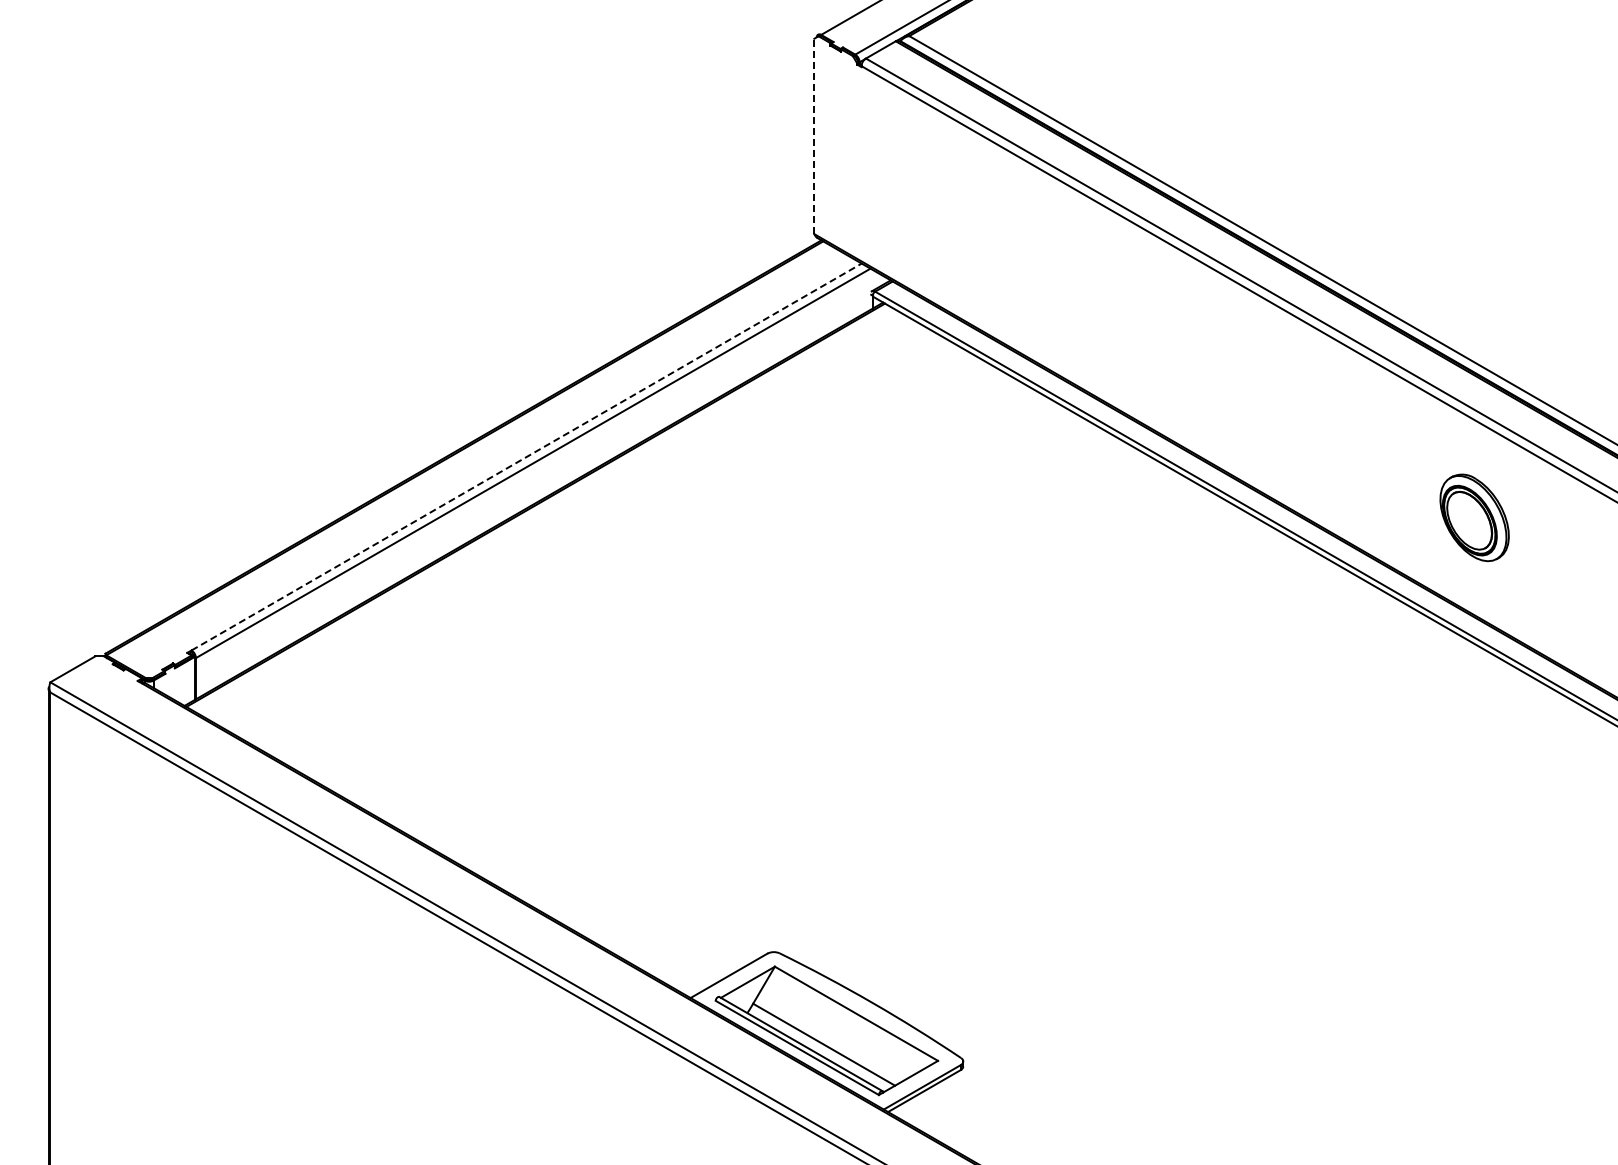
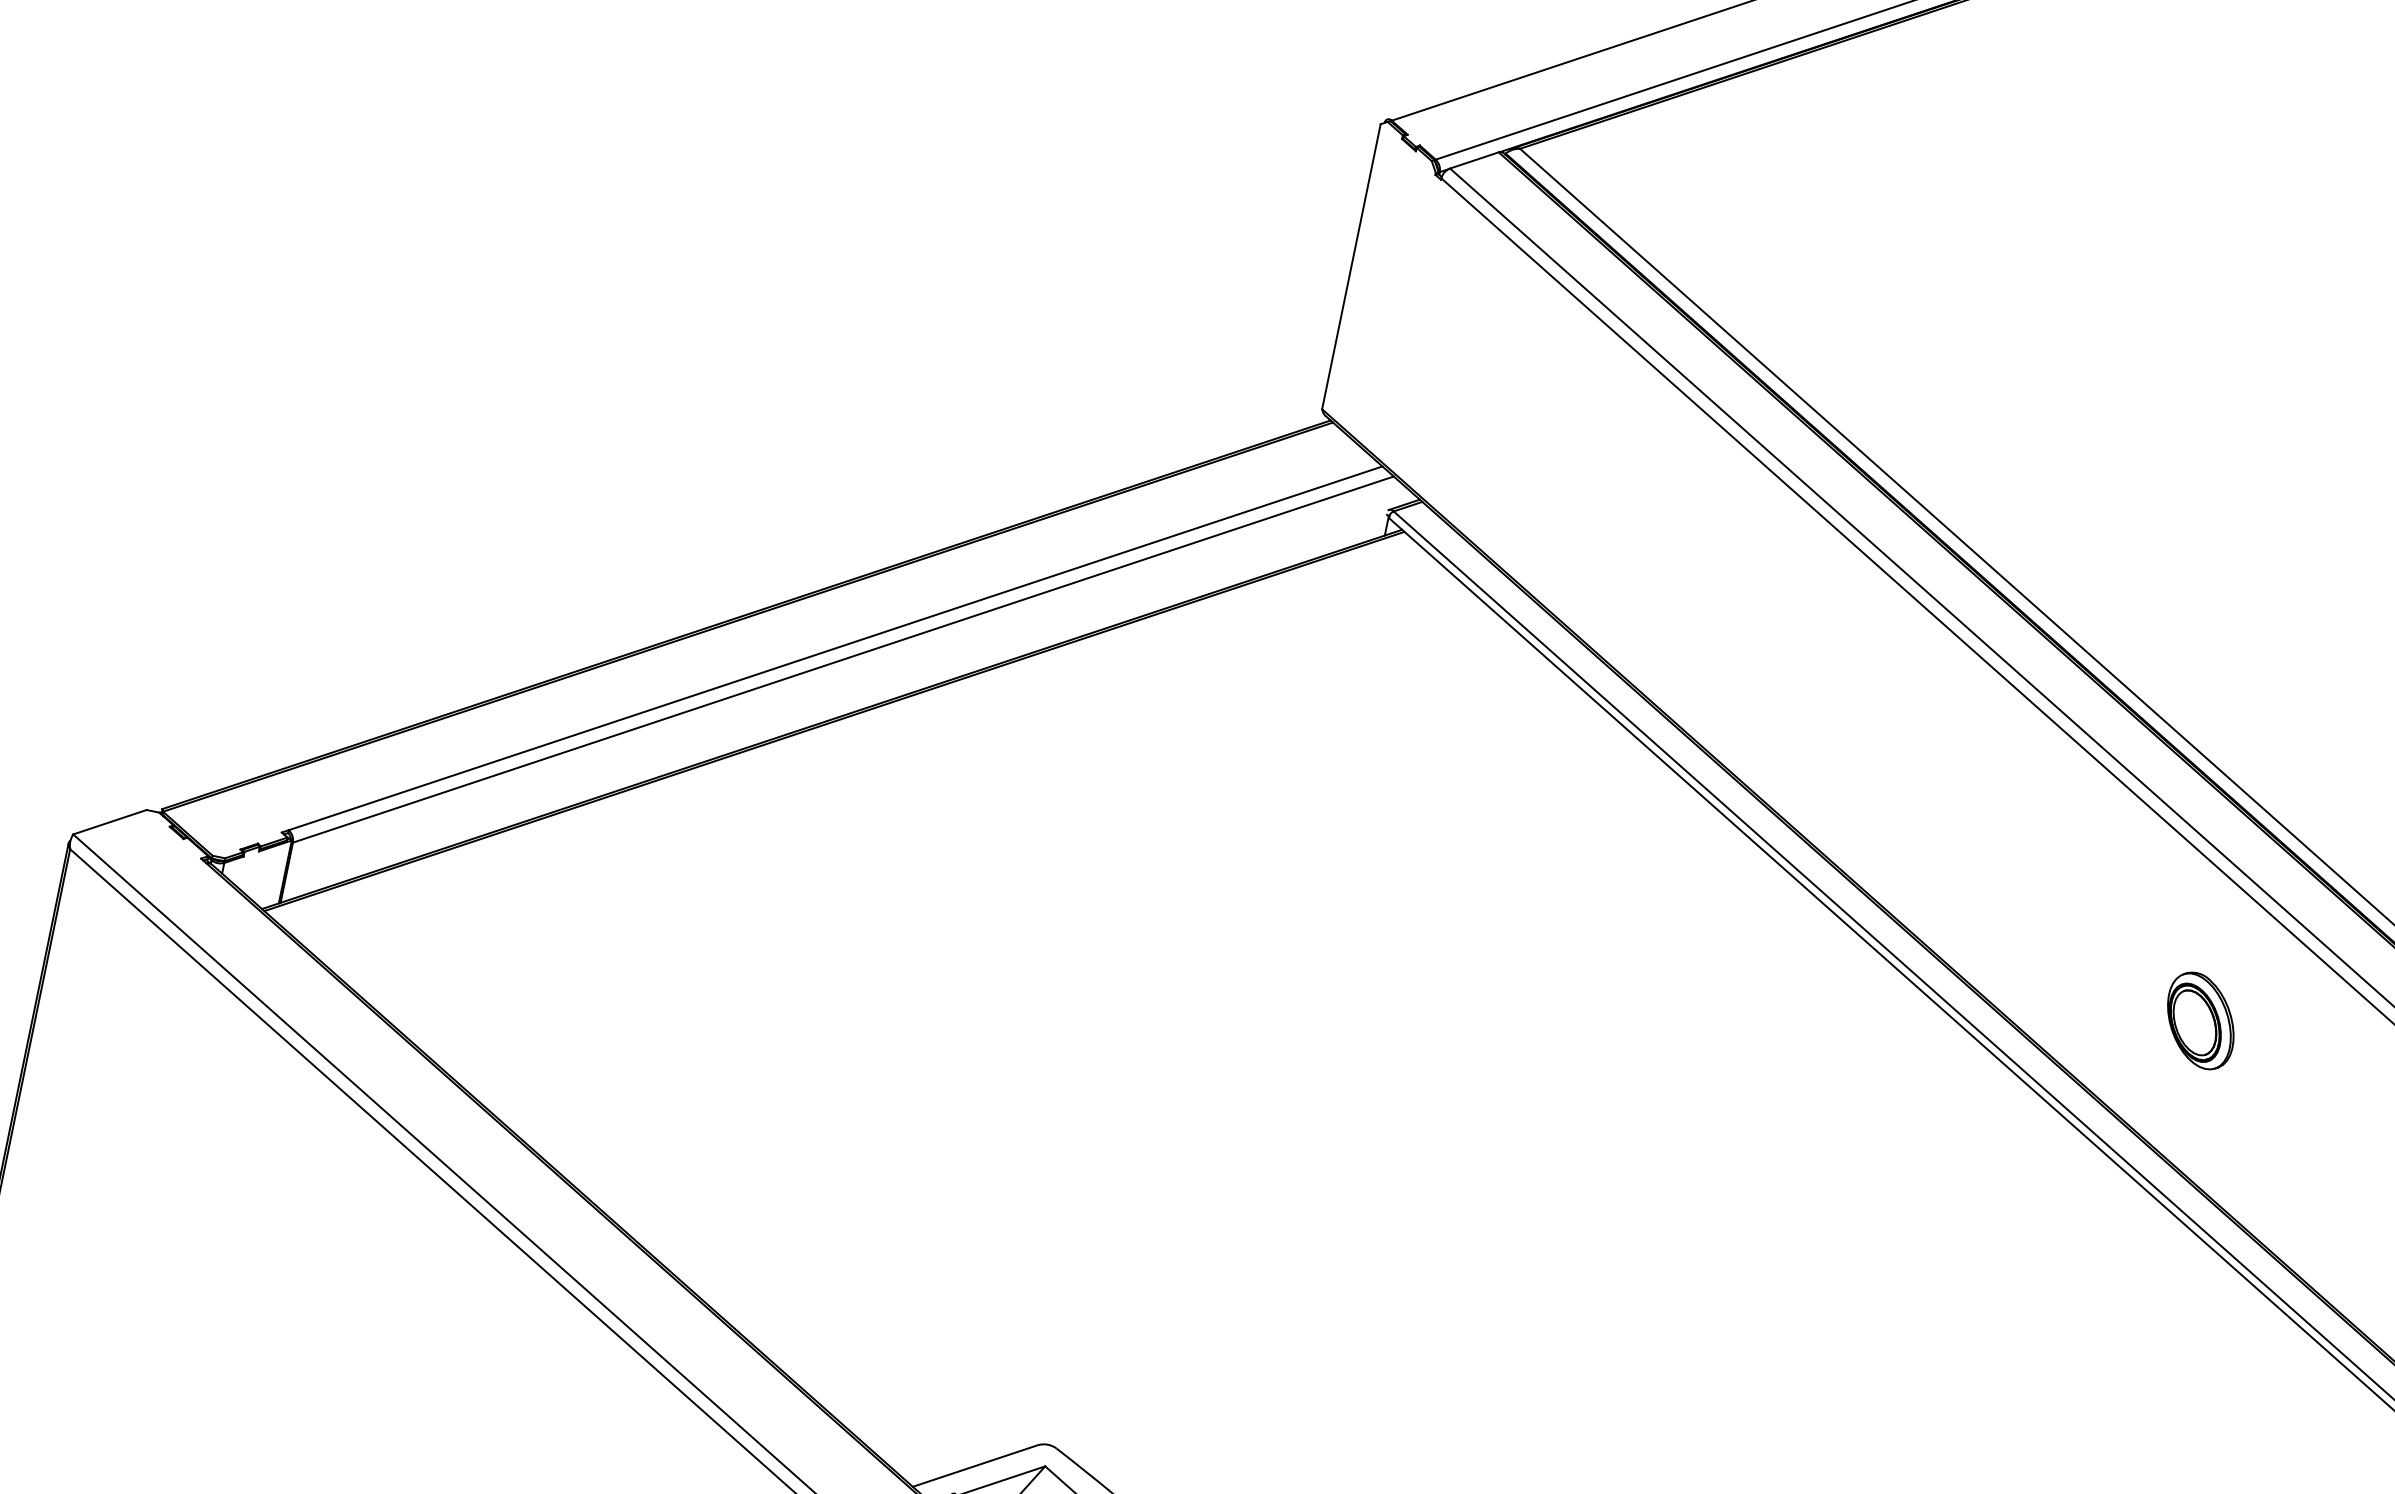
line: (814, 136) -> (1351, 266), dashed -> solid
line: (526, 457) -> (835, 648), dashed -> solid
part: (1474, 517) -> (2200, 1020), size x0.71

